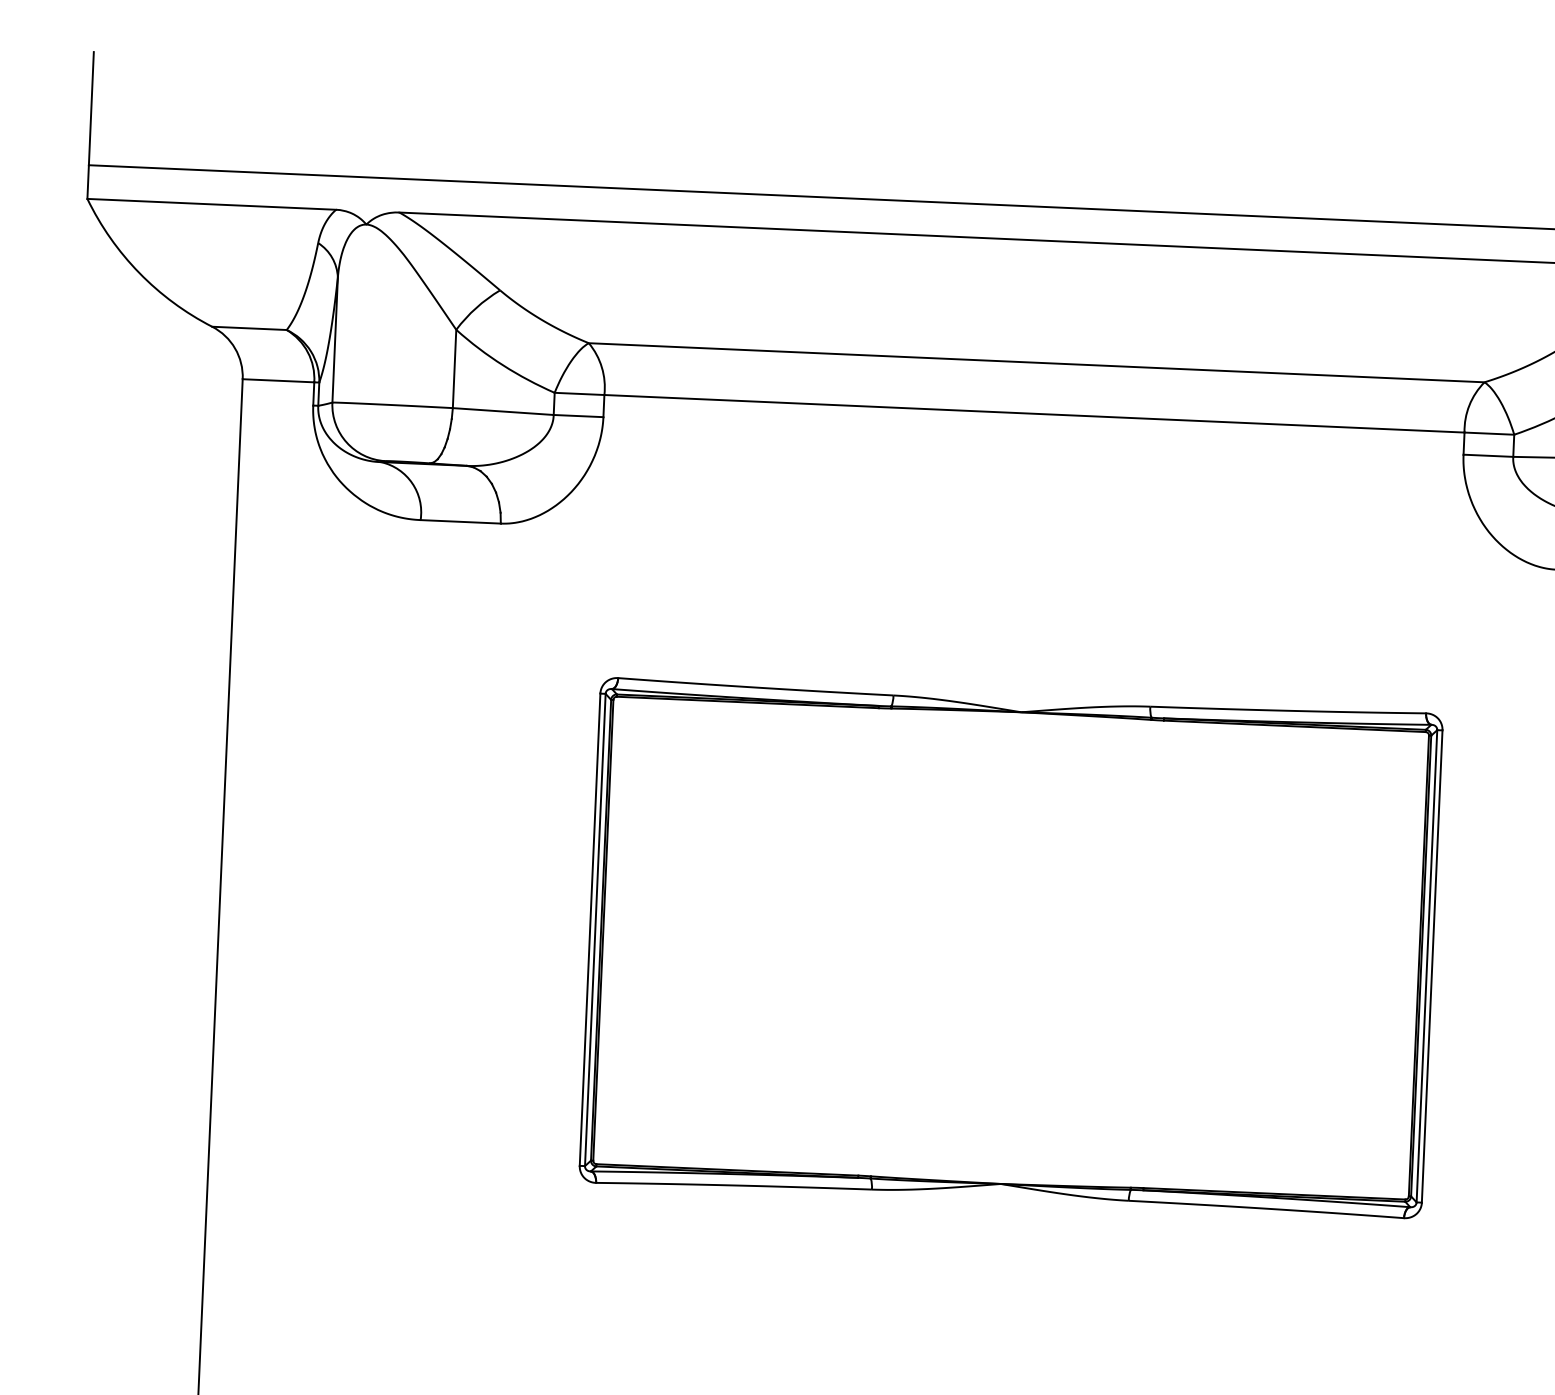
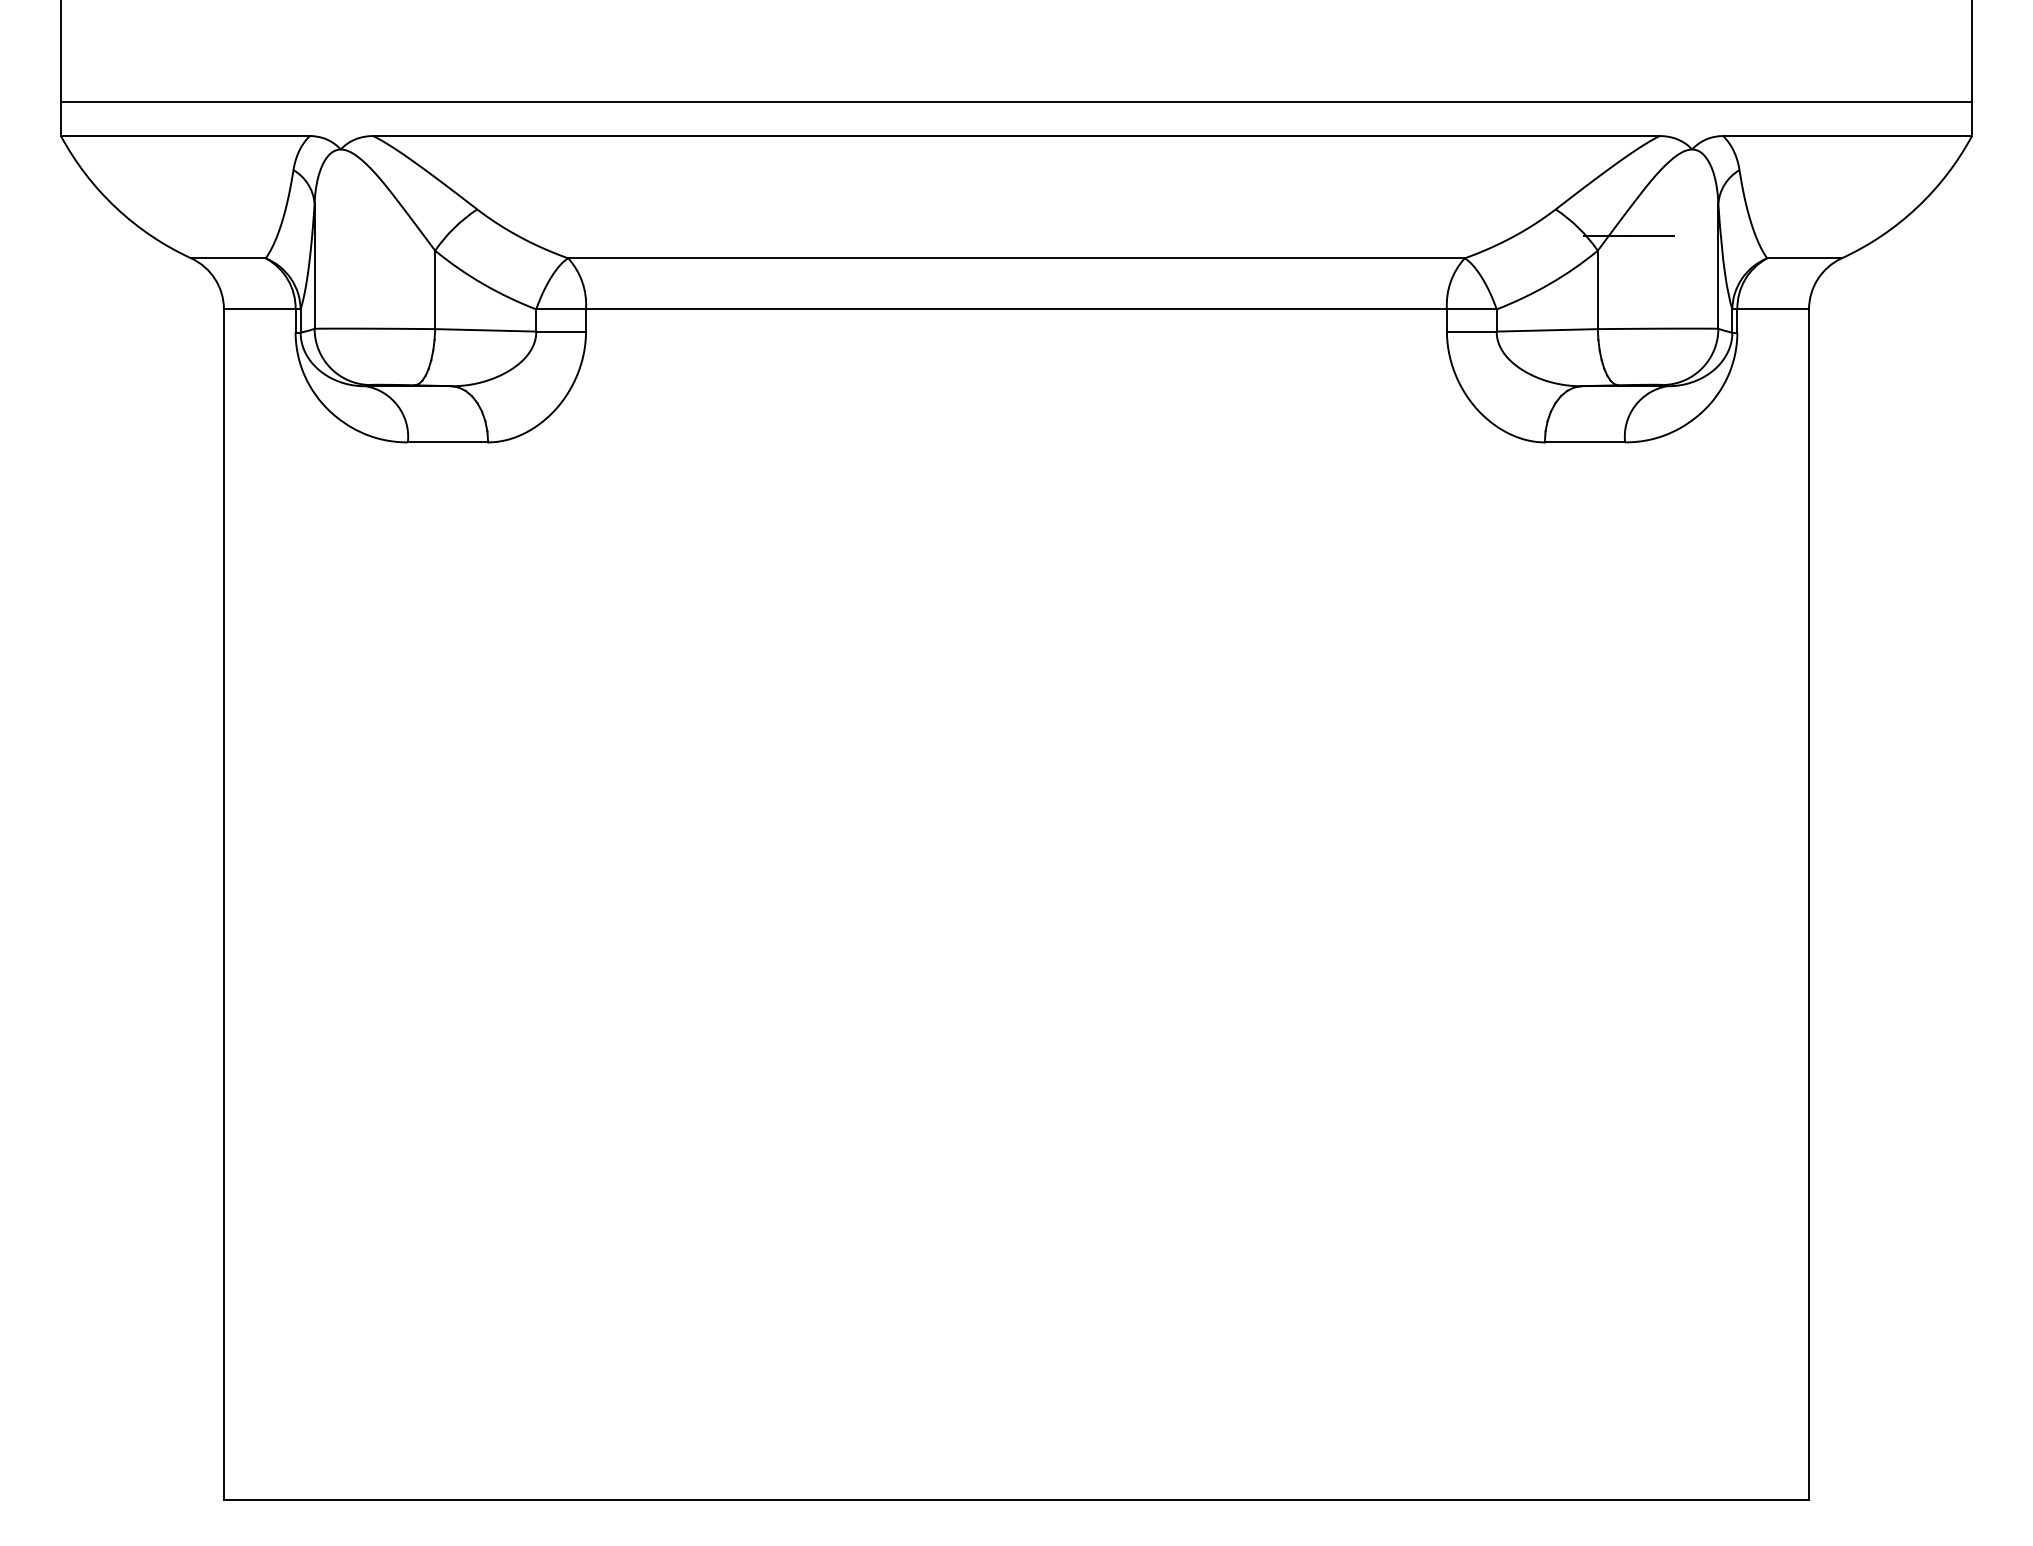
part: (1011, 947) -> (1016, 843), removed

